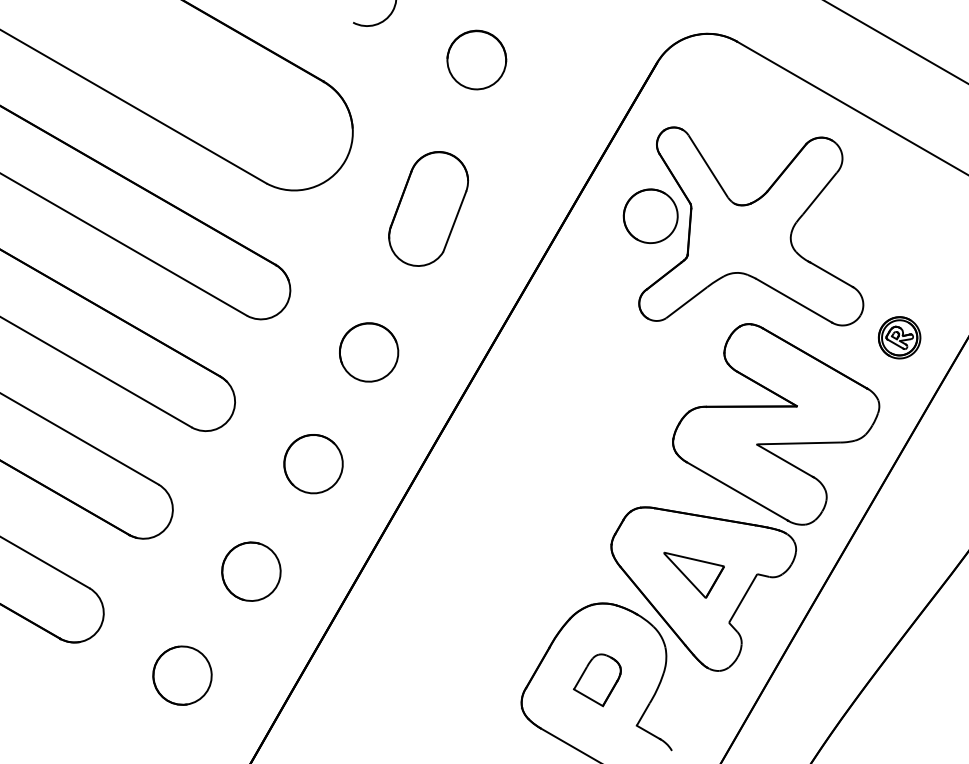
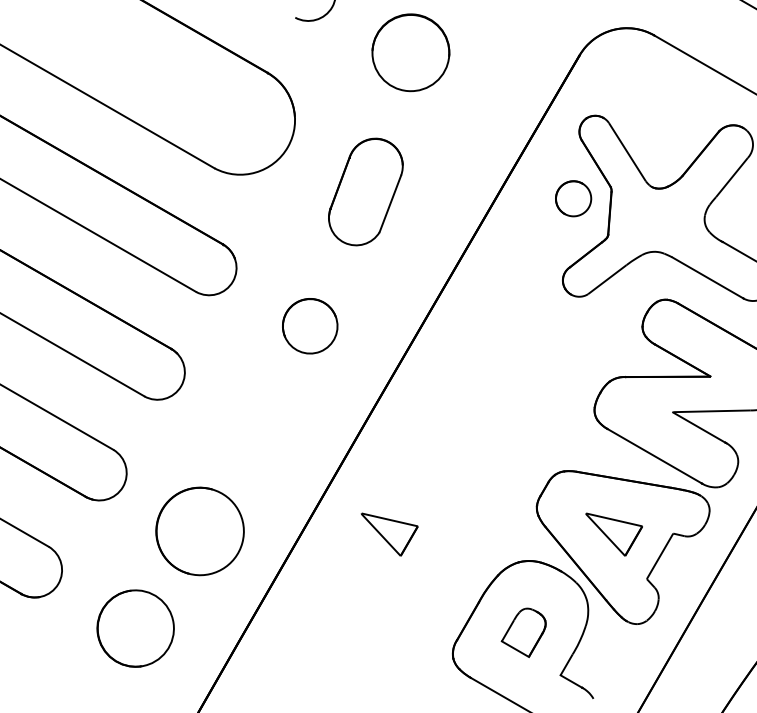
part: (476, 59) -> (410, 52), size x1.4
part: (650, 215) -> (573, 198), size x0.7
part: (313, 464) -> (258, 431), removed
part: (251, 571) -> (200, 531), size x1.6
part: (453, 574) -> (389, 533), added
part: (182, 675) -> (135, 628), size x1.4

